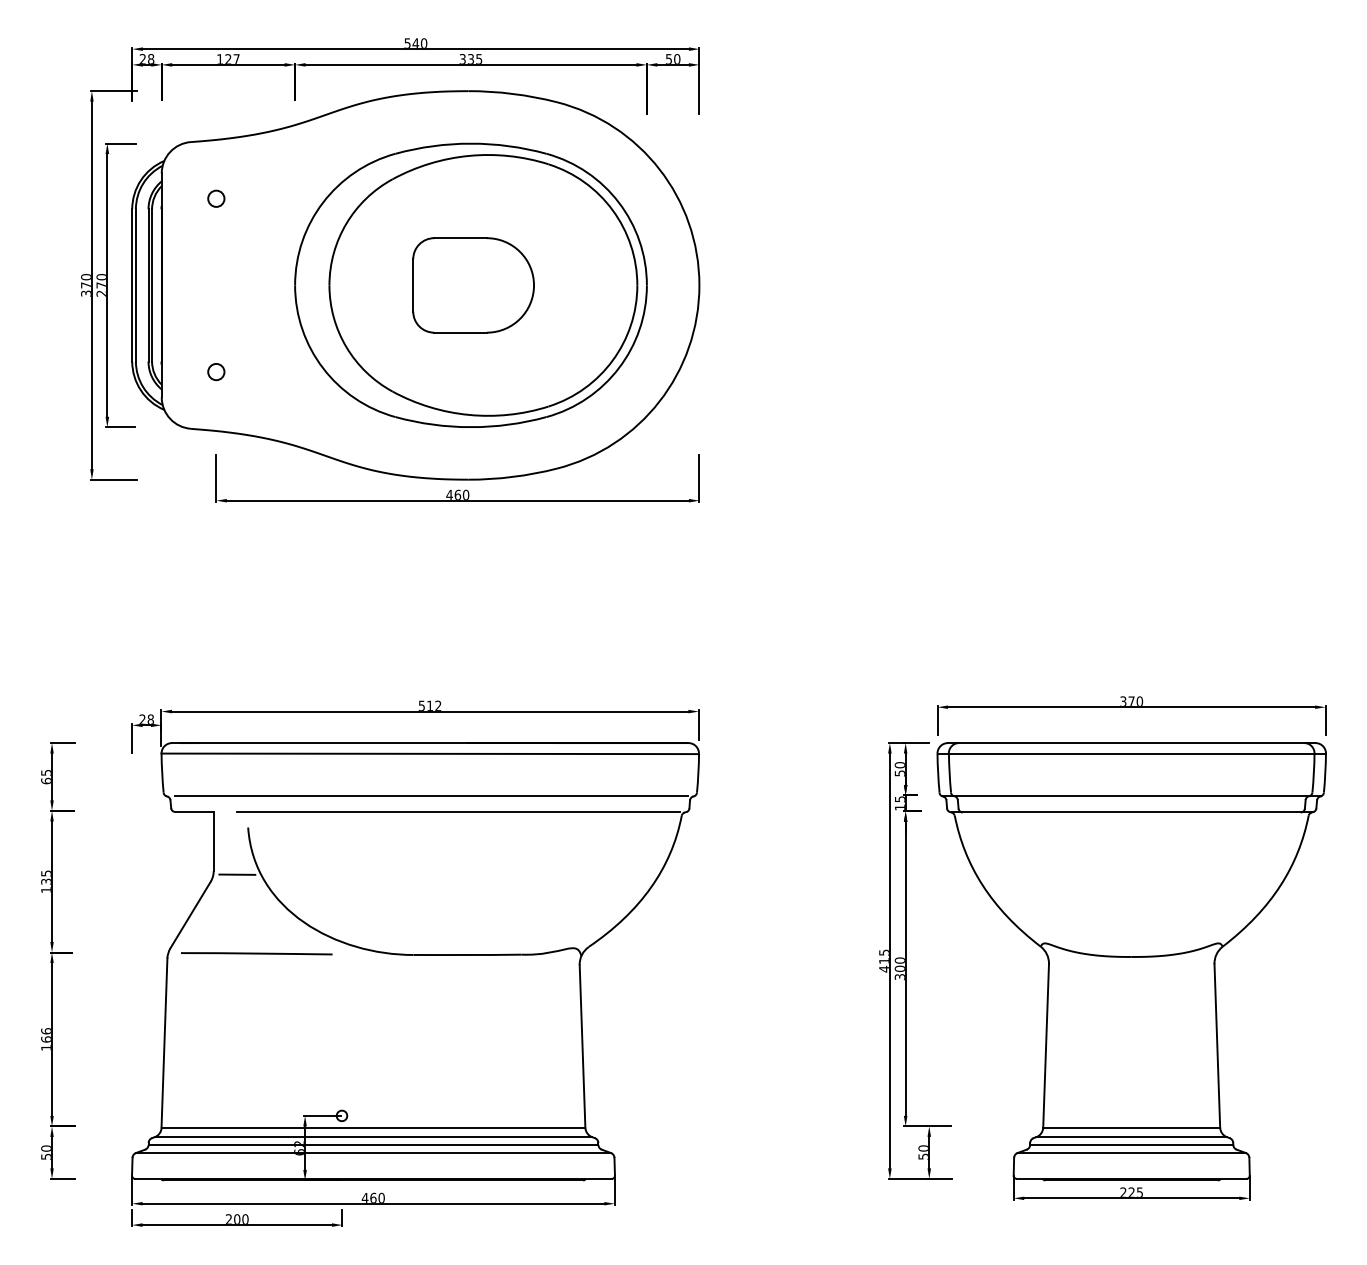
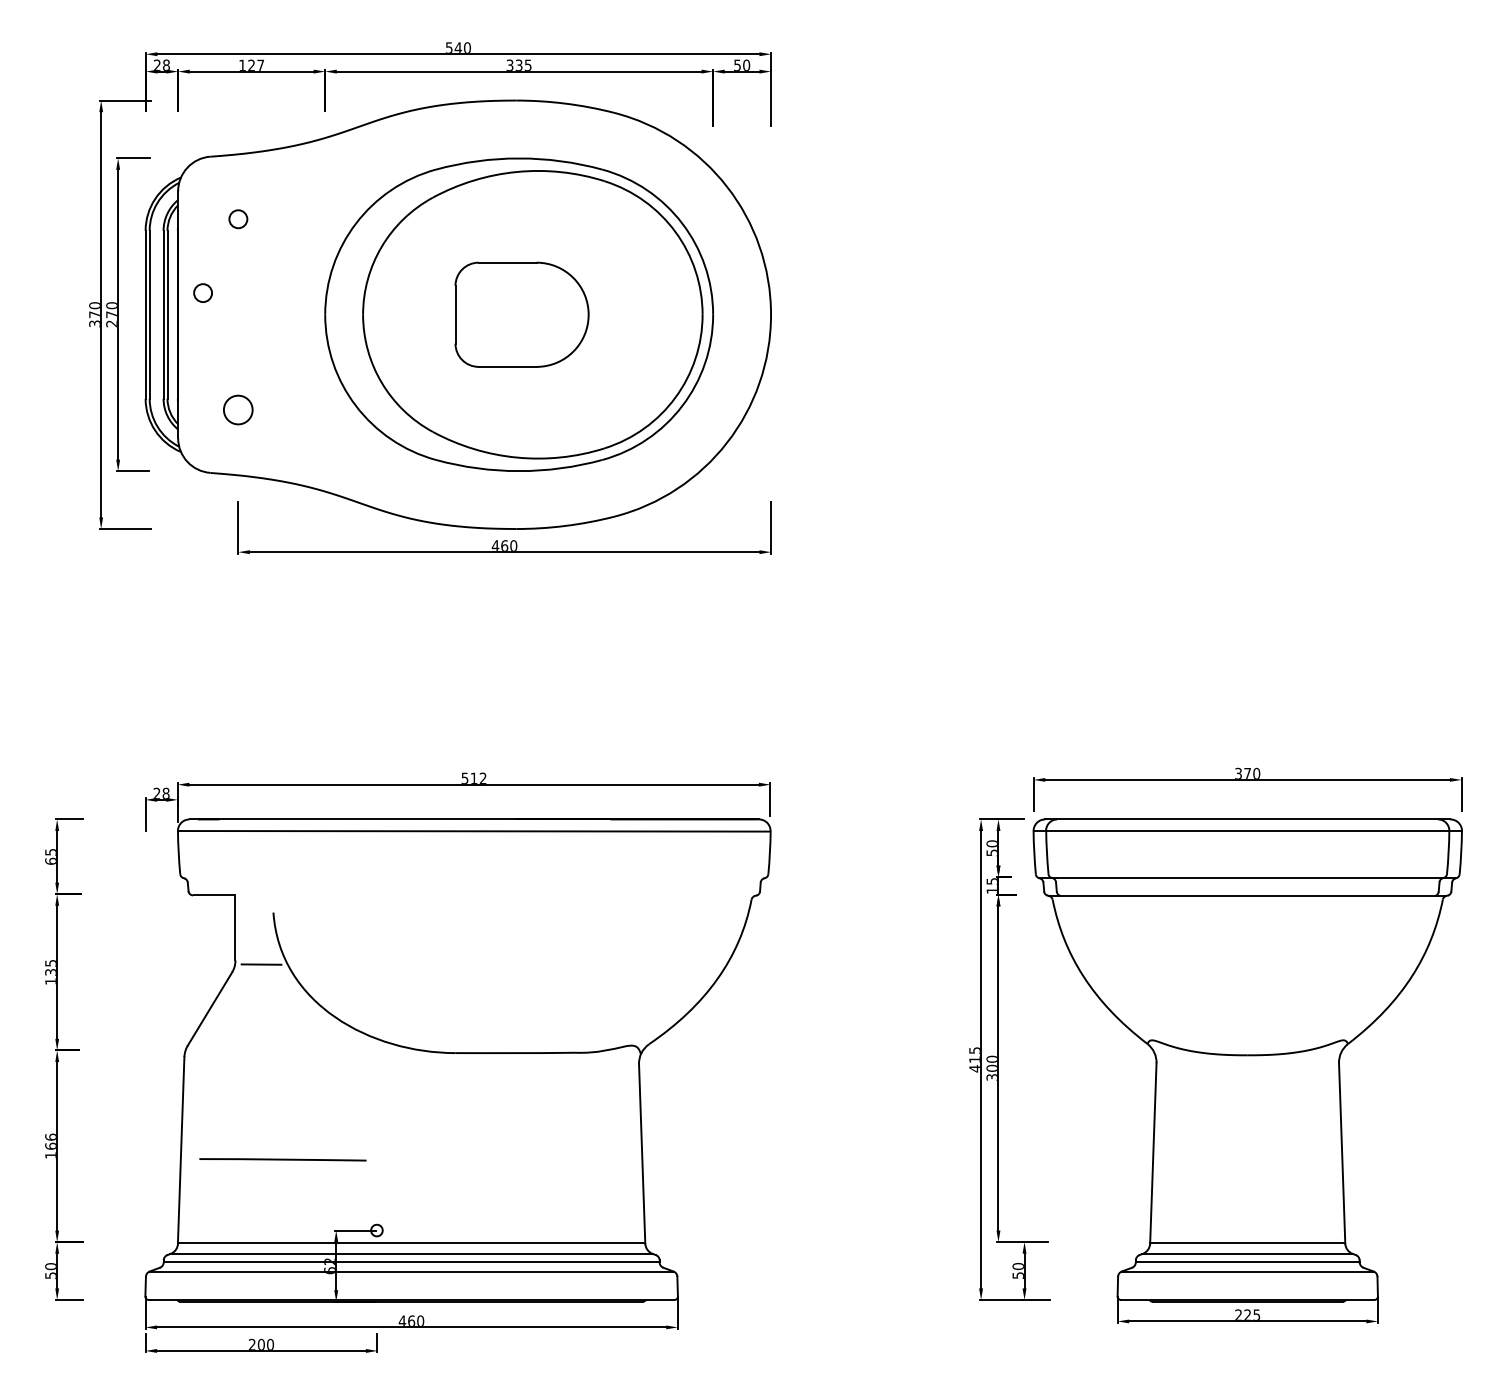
circle: (184, 265) -> (203, 292), added
circle: (216, 372) -> (238, 410), size x1.6
line: (431, 796) -> (475, 878), removed
line: (457, 811) -> (504, 894), removed
line: (256, 953) -> (282, 1159), moved

